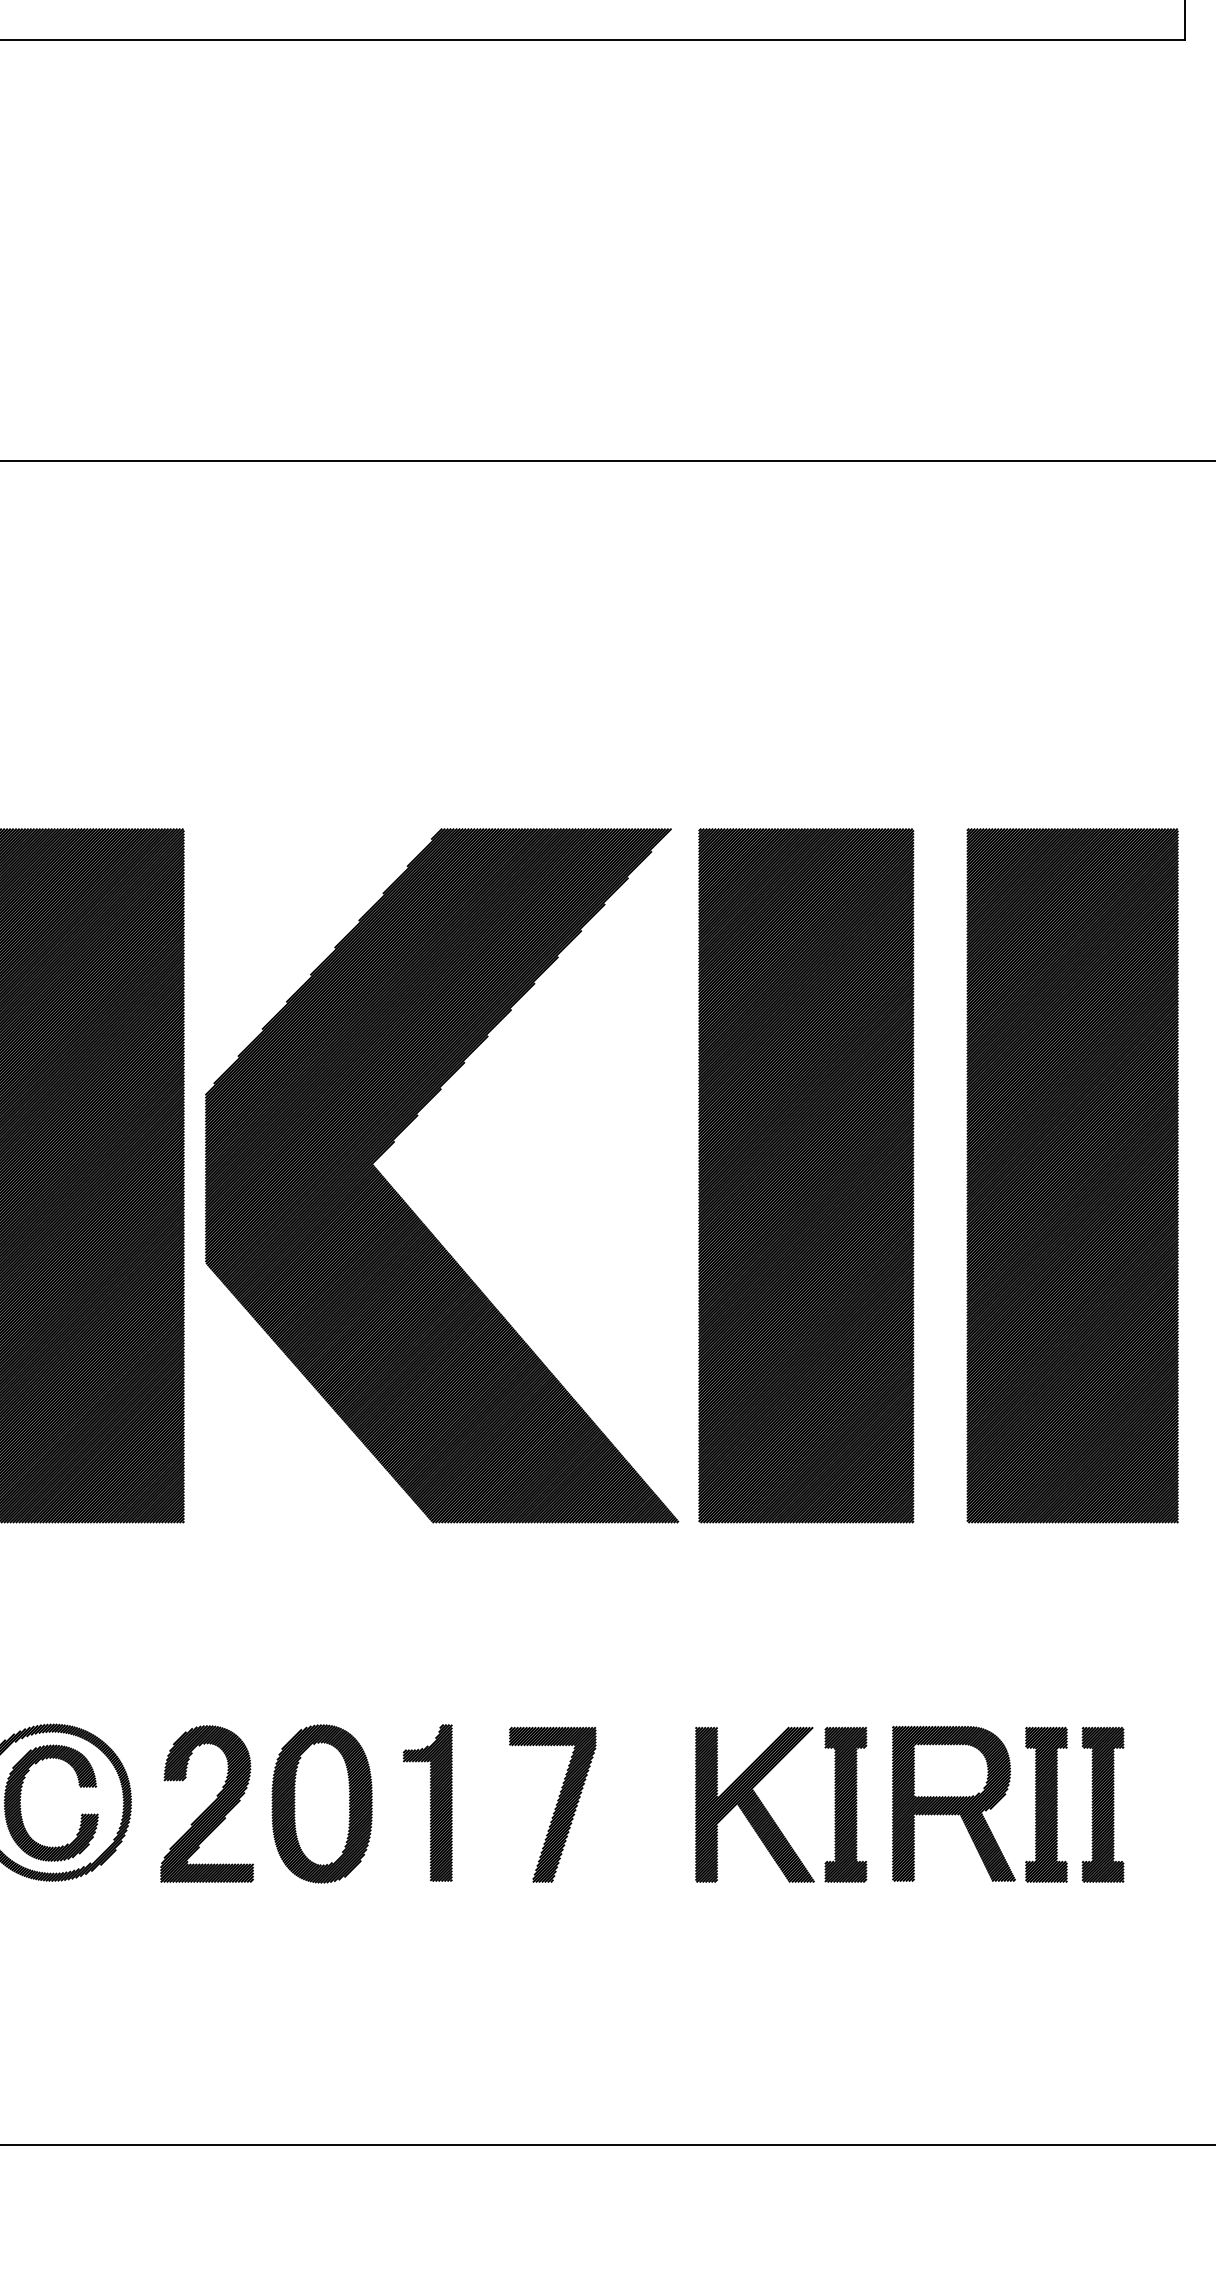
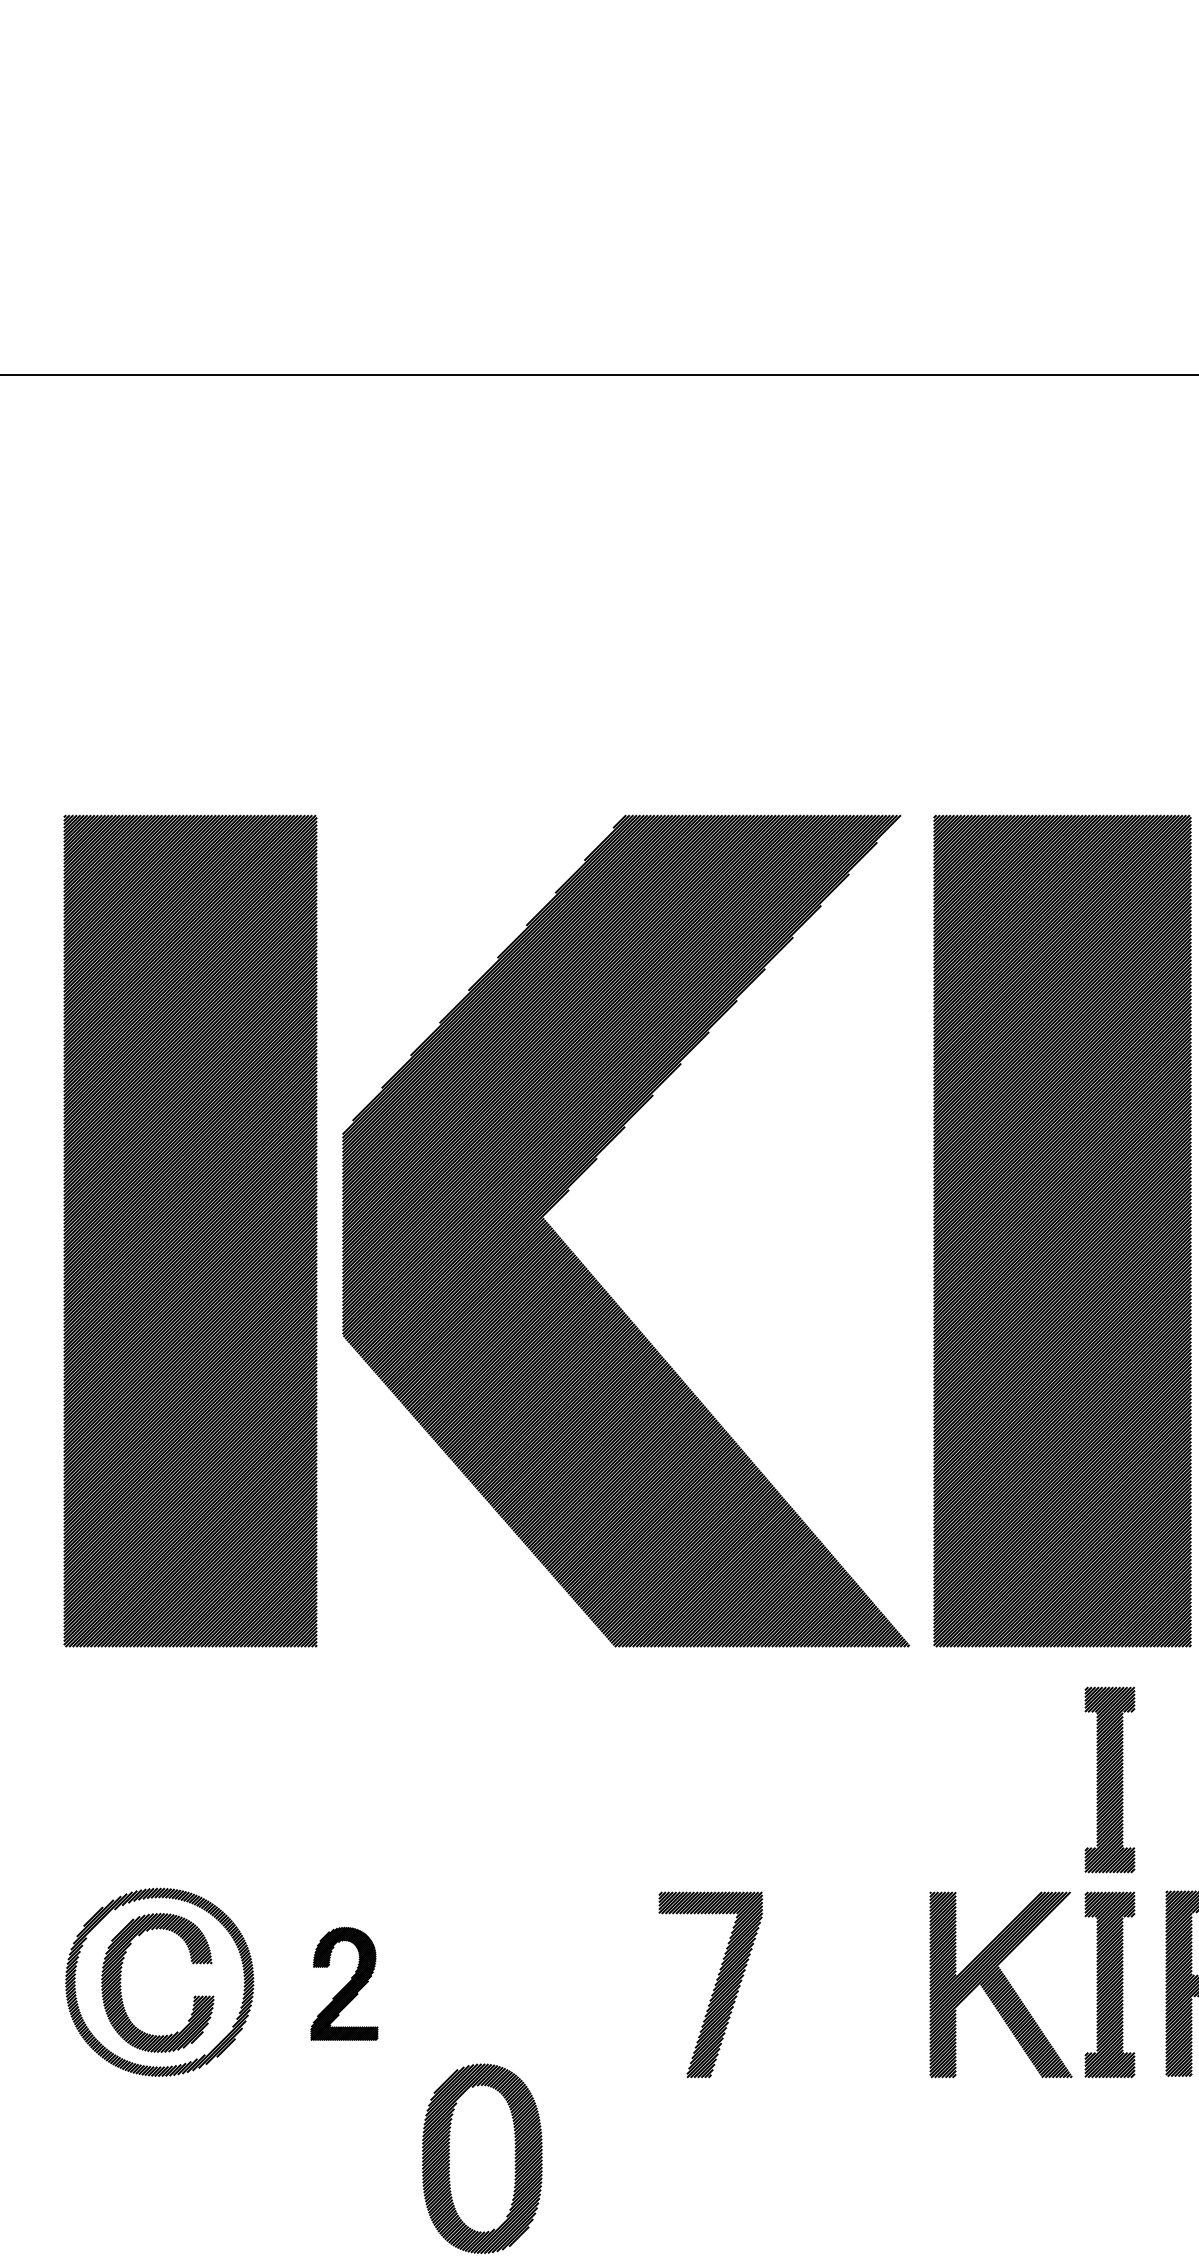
part: (845, 1633) -> (1109, 1779), added
part: (427, 1802) -> (608, 1982), removed
part: (206, 1803) -> (343, 1983), size x0.6
part: (321, 1803) -> (481, 2158), moved
part: (552, 1804) -> (710, 1984), moved

